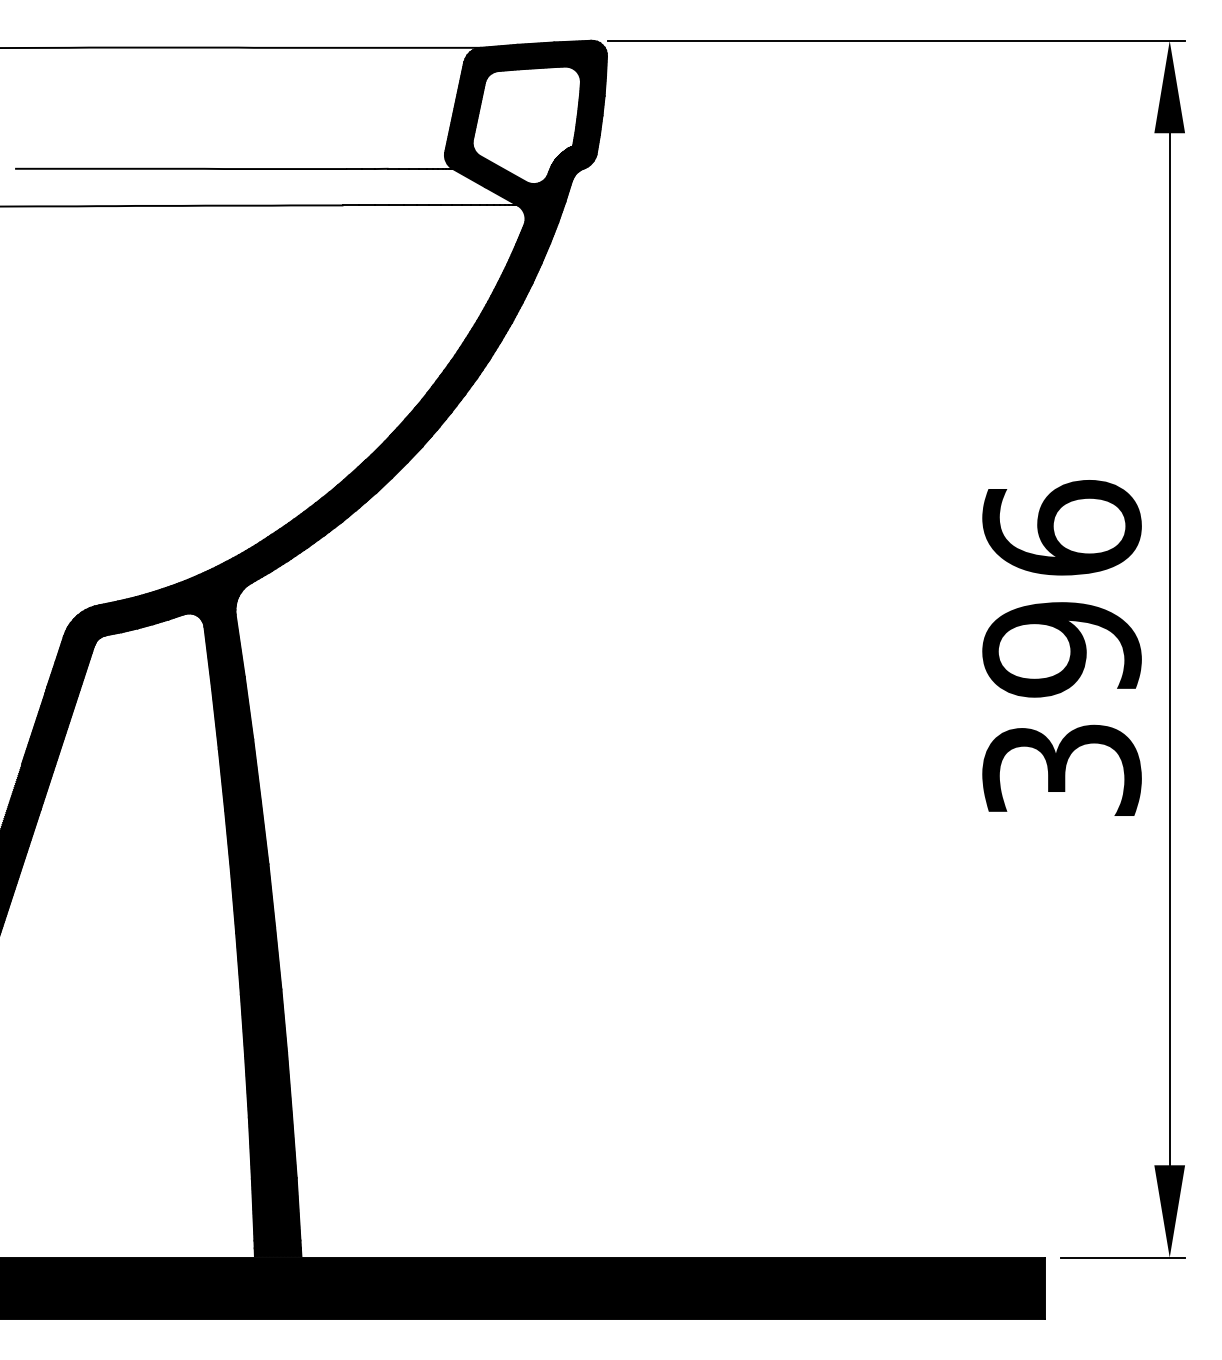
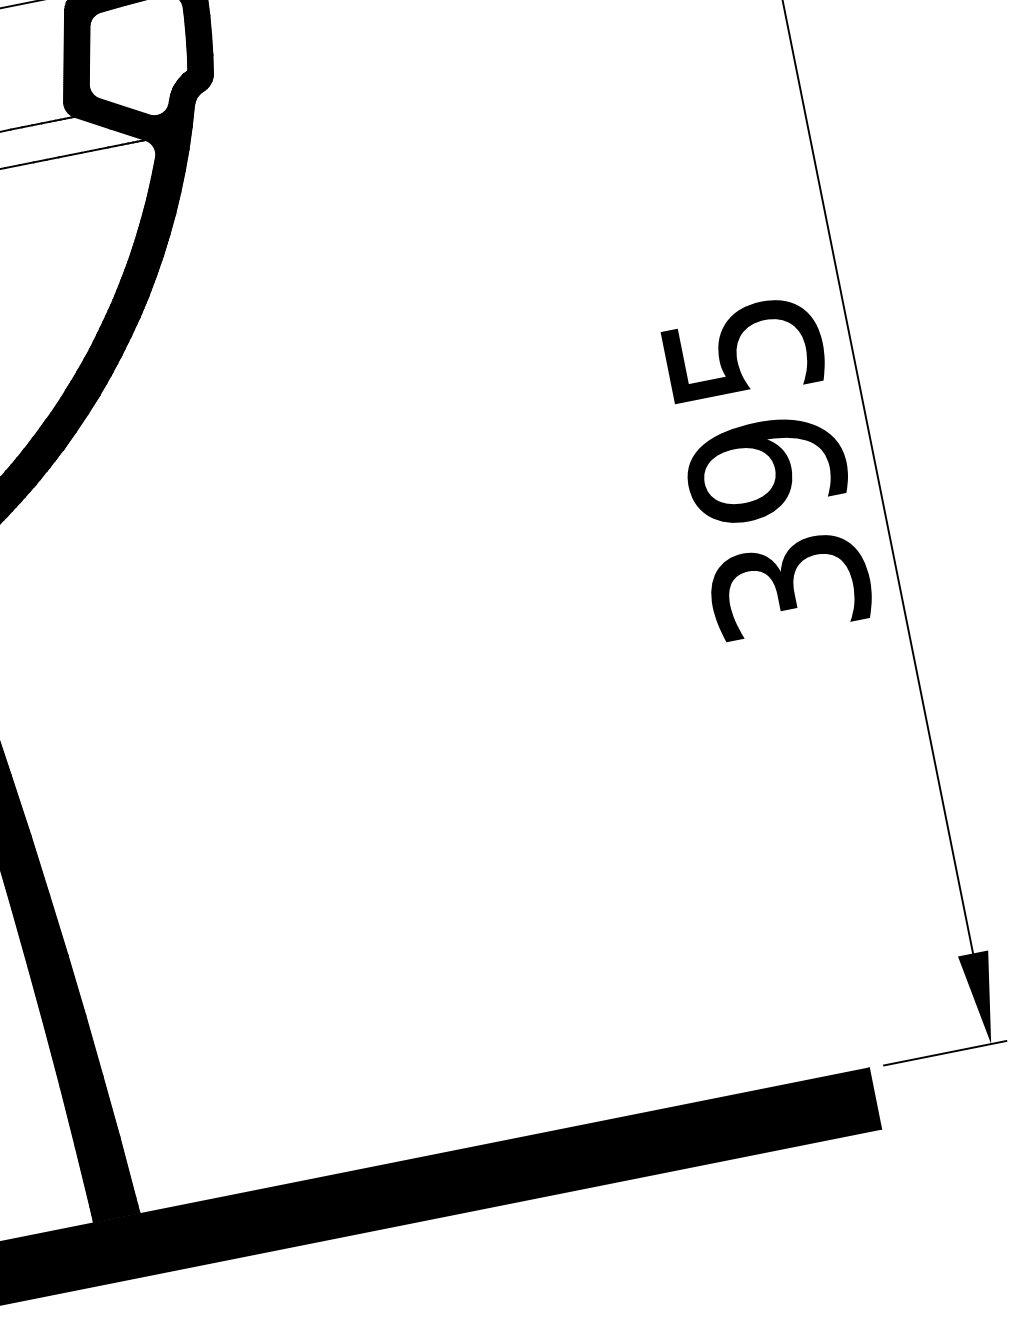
text: (1061, 527) -> (741, 349), 396 -> 395

